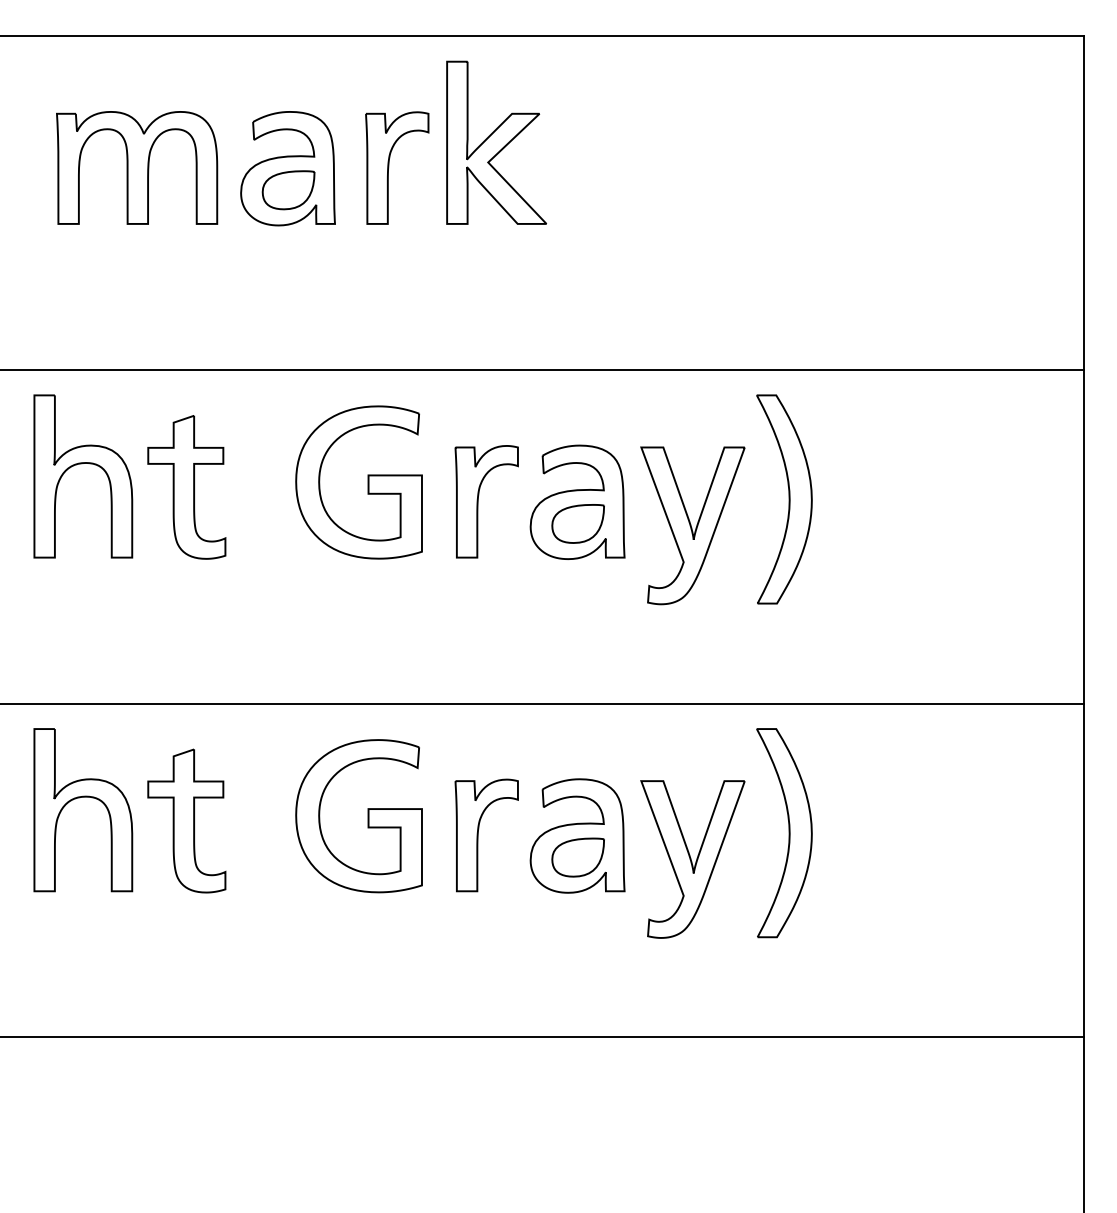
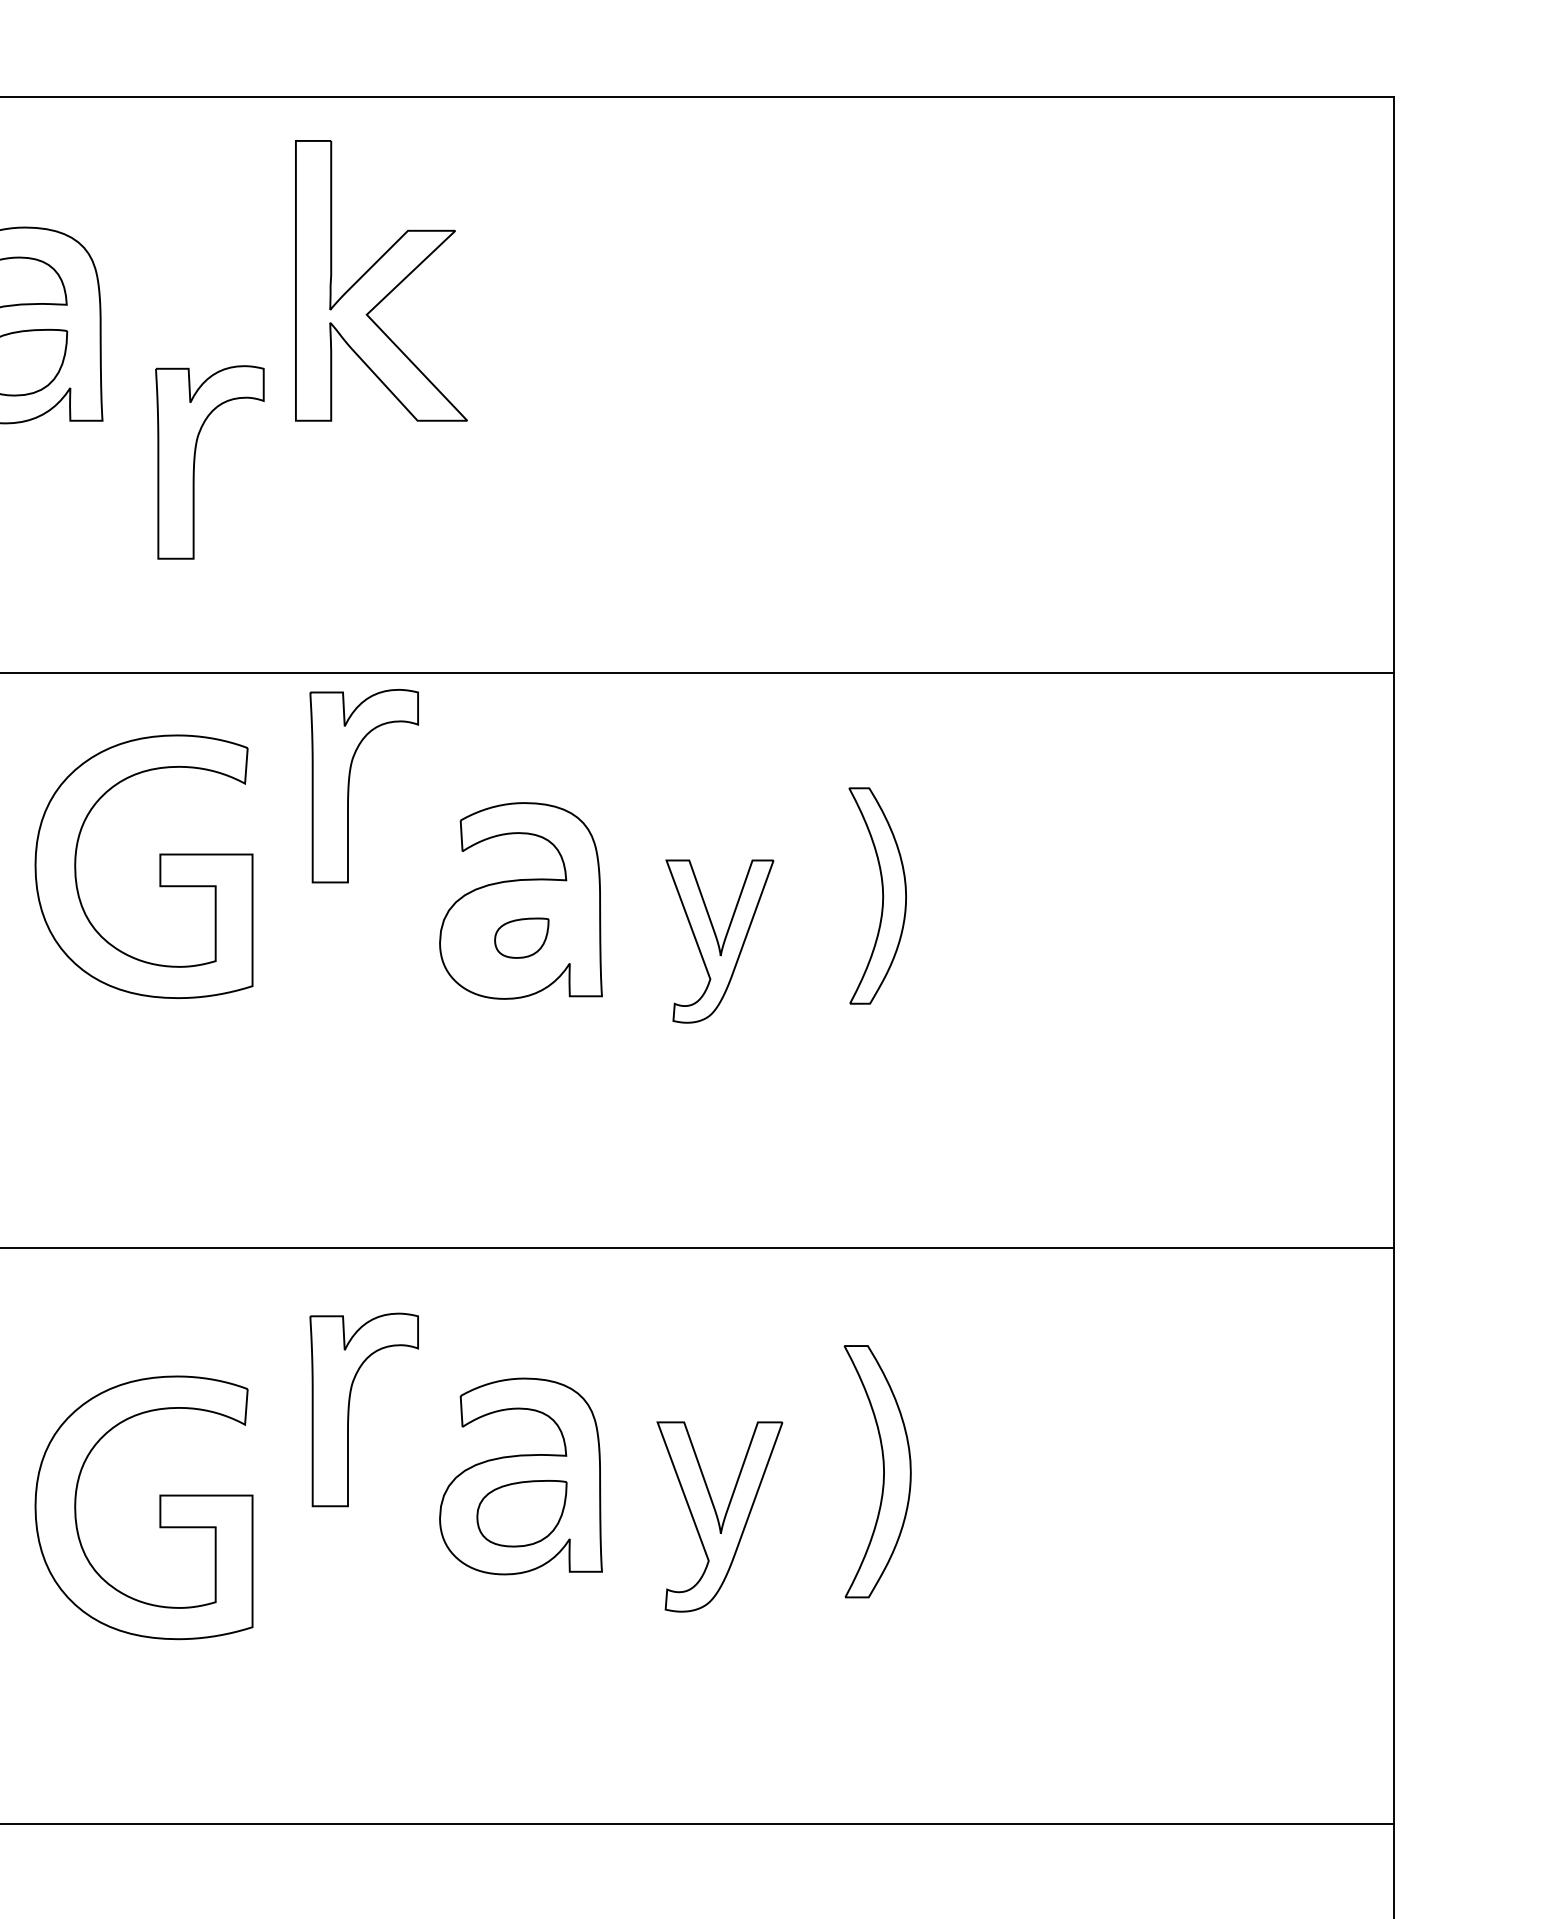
part: (389, 167) -> (196, 461), moved
part: (784, 499) -> (877, 896), size x0.6
part: (478, 501) -> (350, 785), moved
part: (577, 523) -> (520, 937), size x0.6
part: (692, 525) -> (719, 940), size x0.6
part: (367, 816) -> (158, 1508), moved
part: (784, 833) -> (877, 1472), size x0.7
part: (478, 835) -> (350, 1410), moved
part: (692, 859) -> (719, 1516), size x0.7

